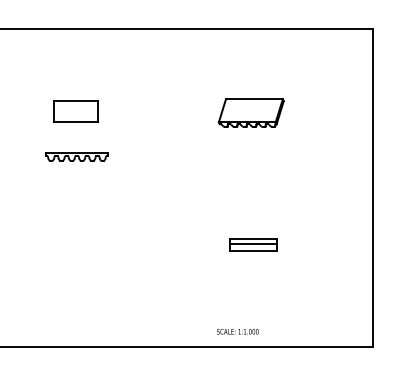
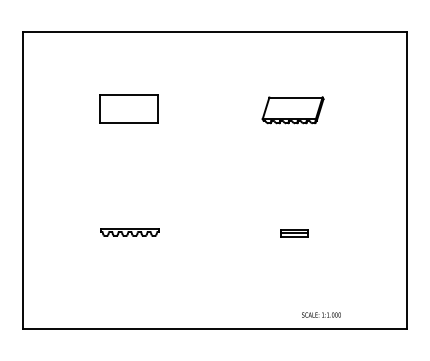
part: (75, 111) -> (128, 108), size x1.43
part: (76, 156) -> (129, 232), moved
part: (252, 244) -> (294, 233), size x0.62
text: (237, 331) -> (321, 314), moved

